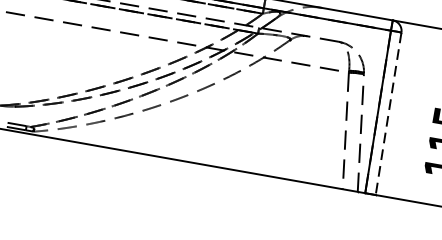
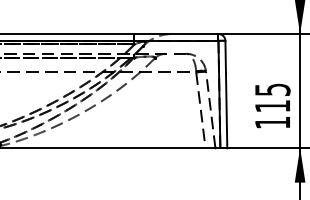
line: (388, 113) -> (226, 94), dashed -> solid

